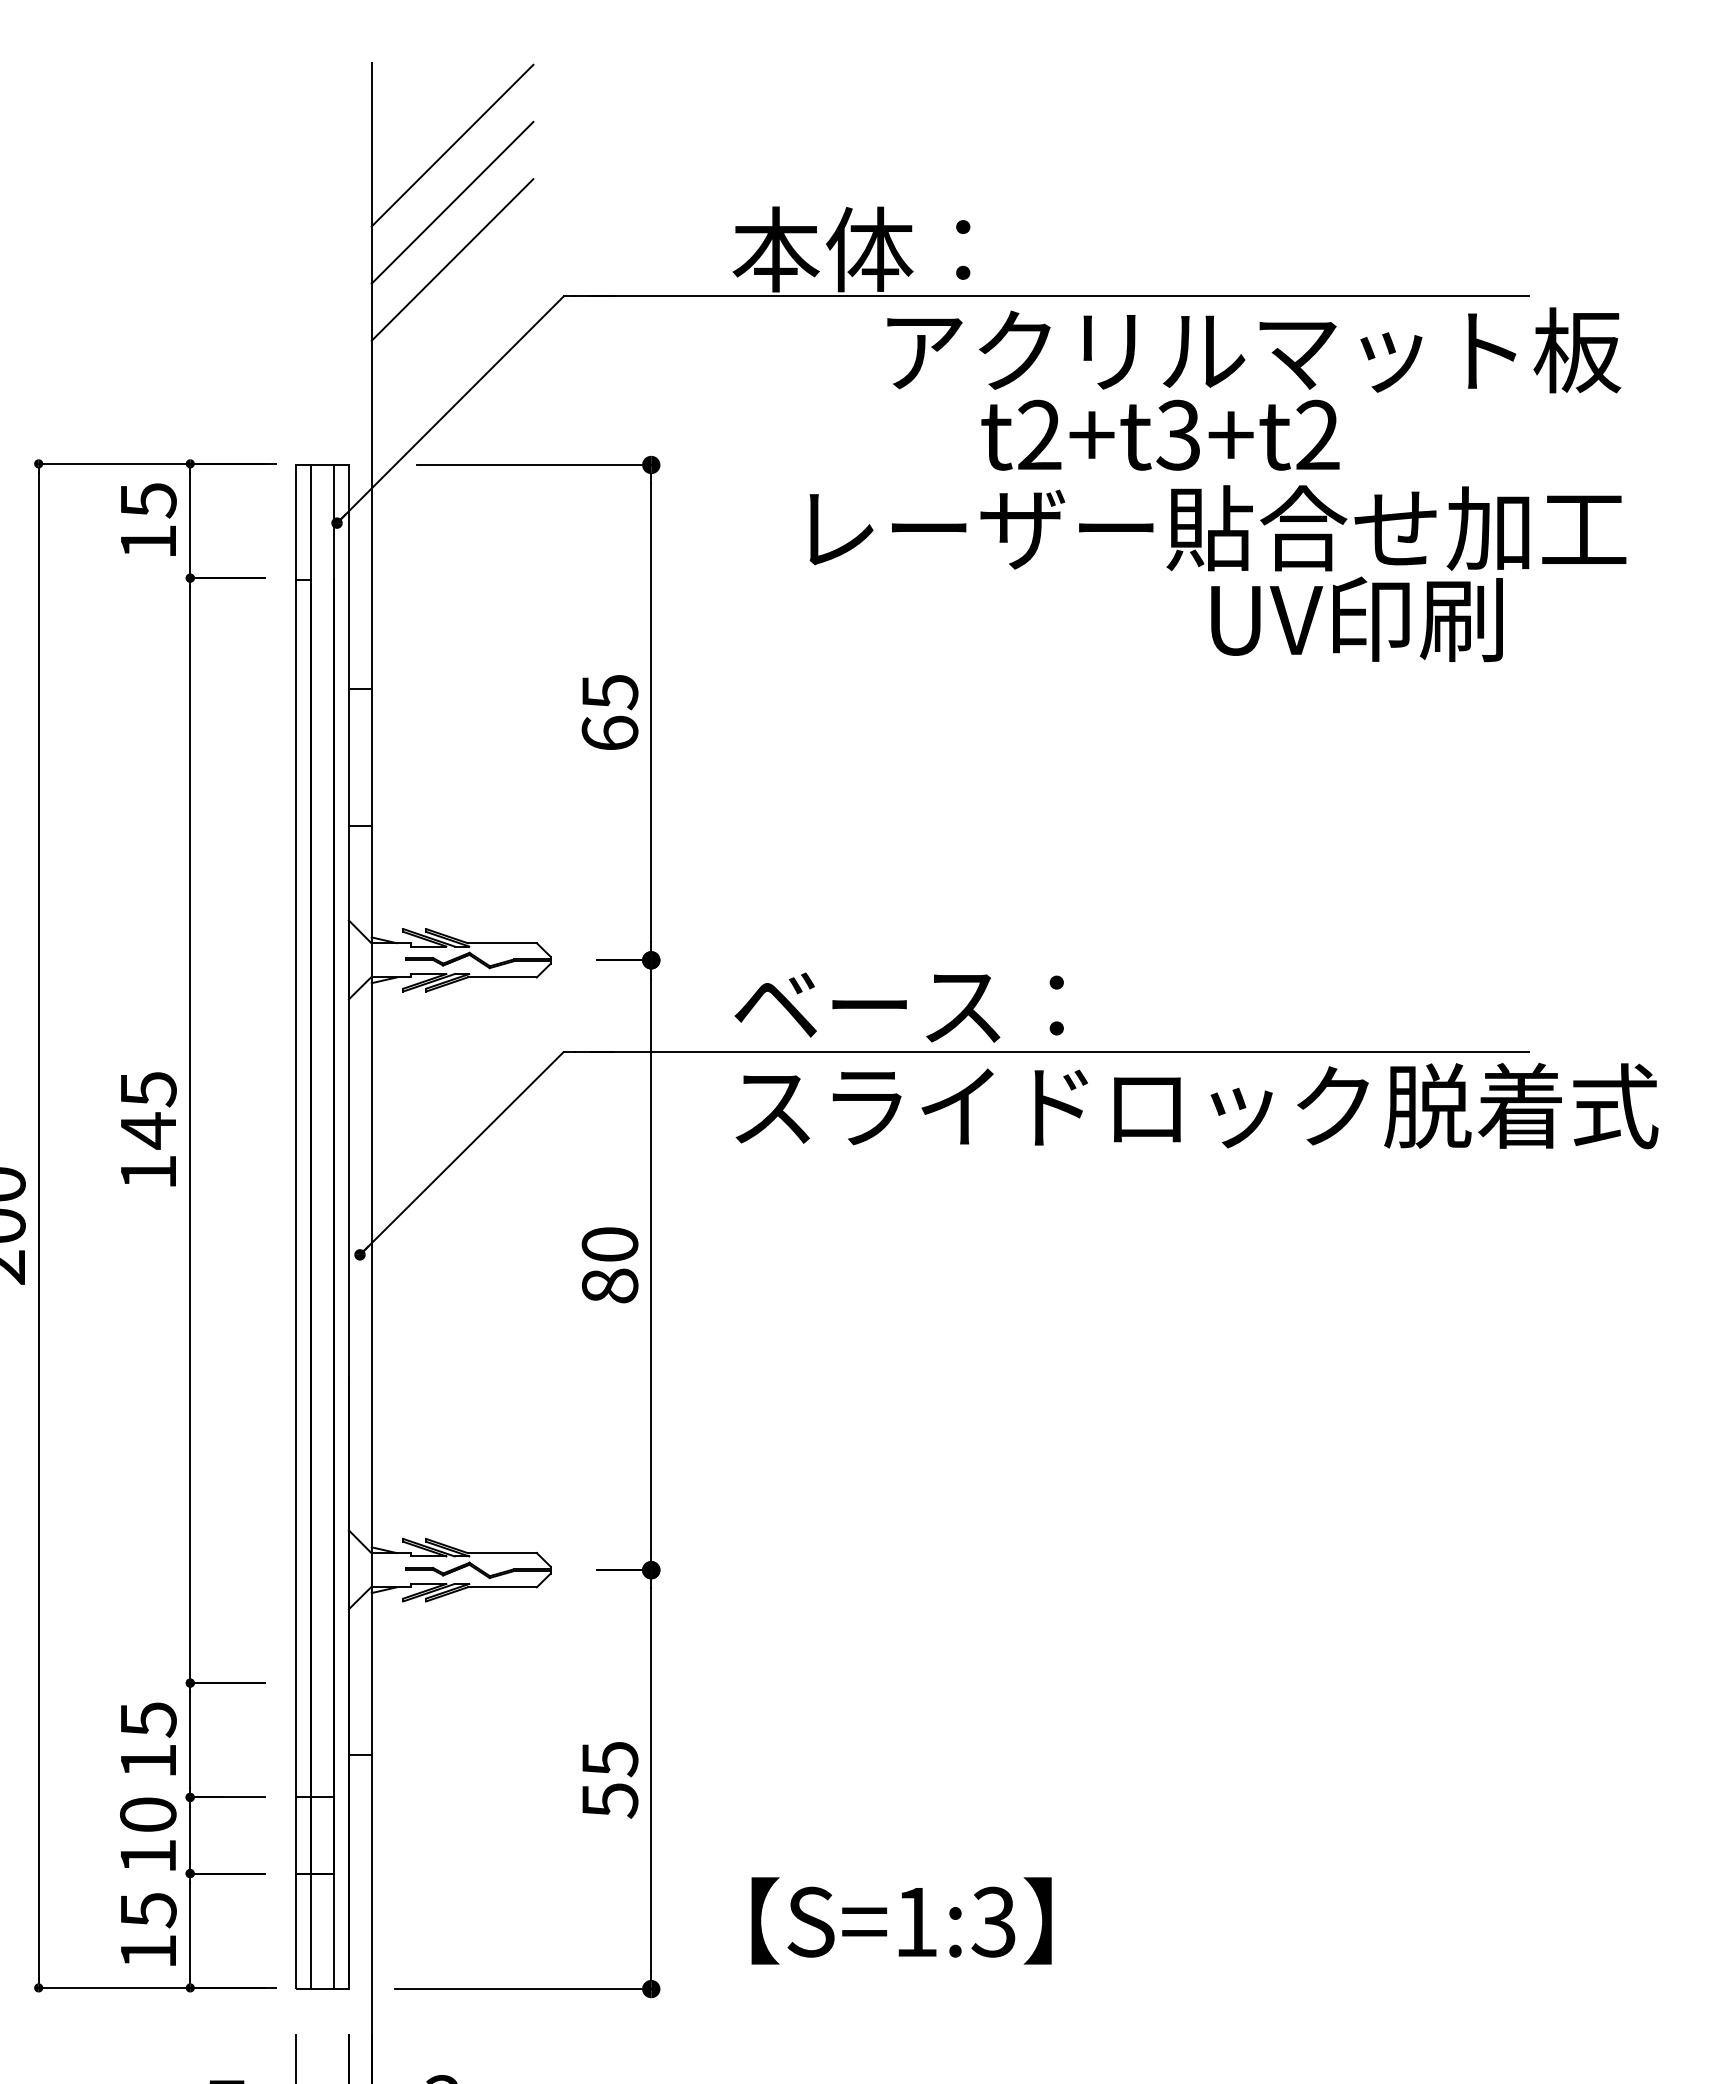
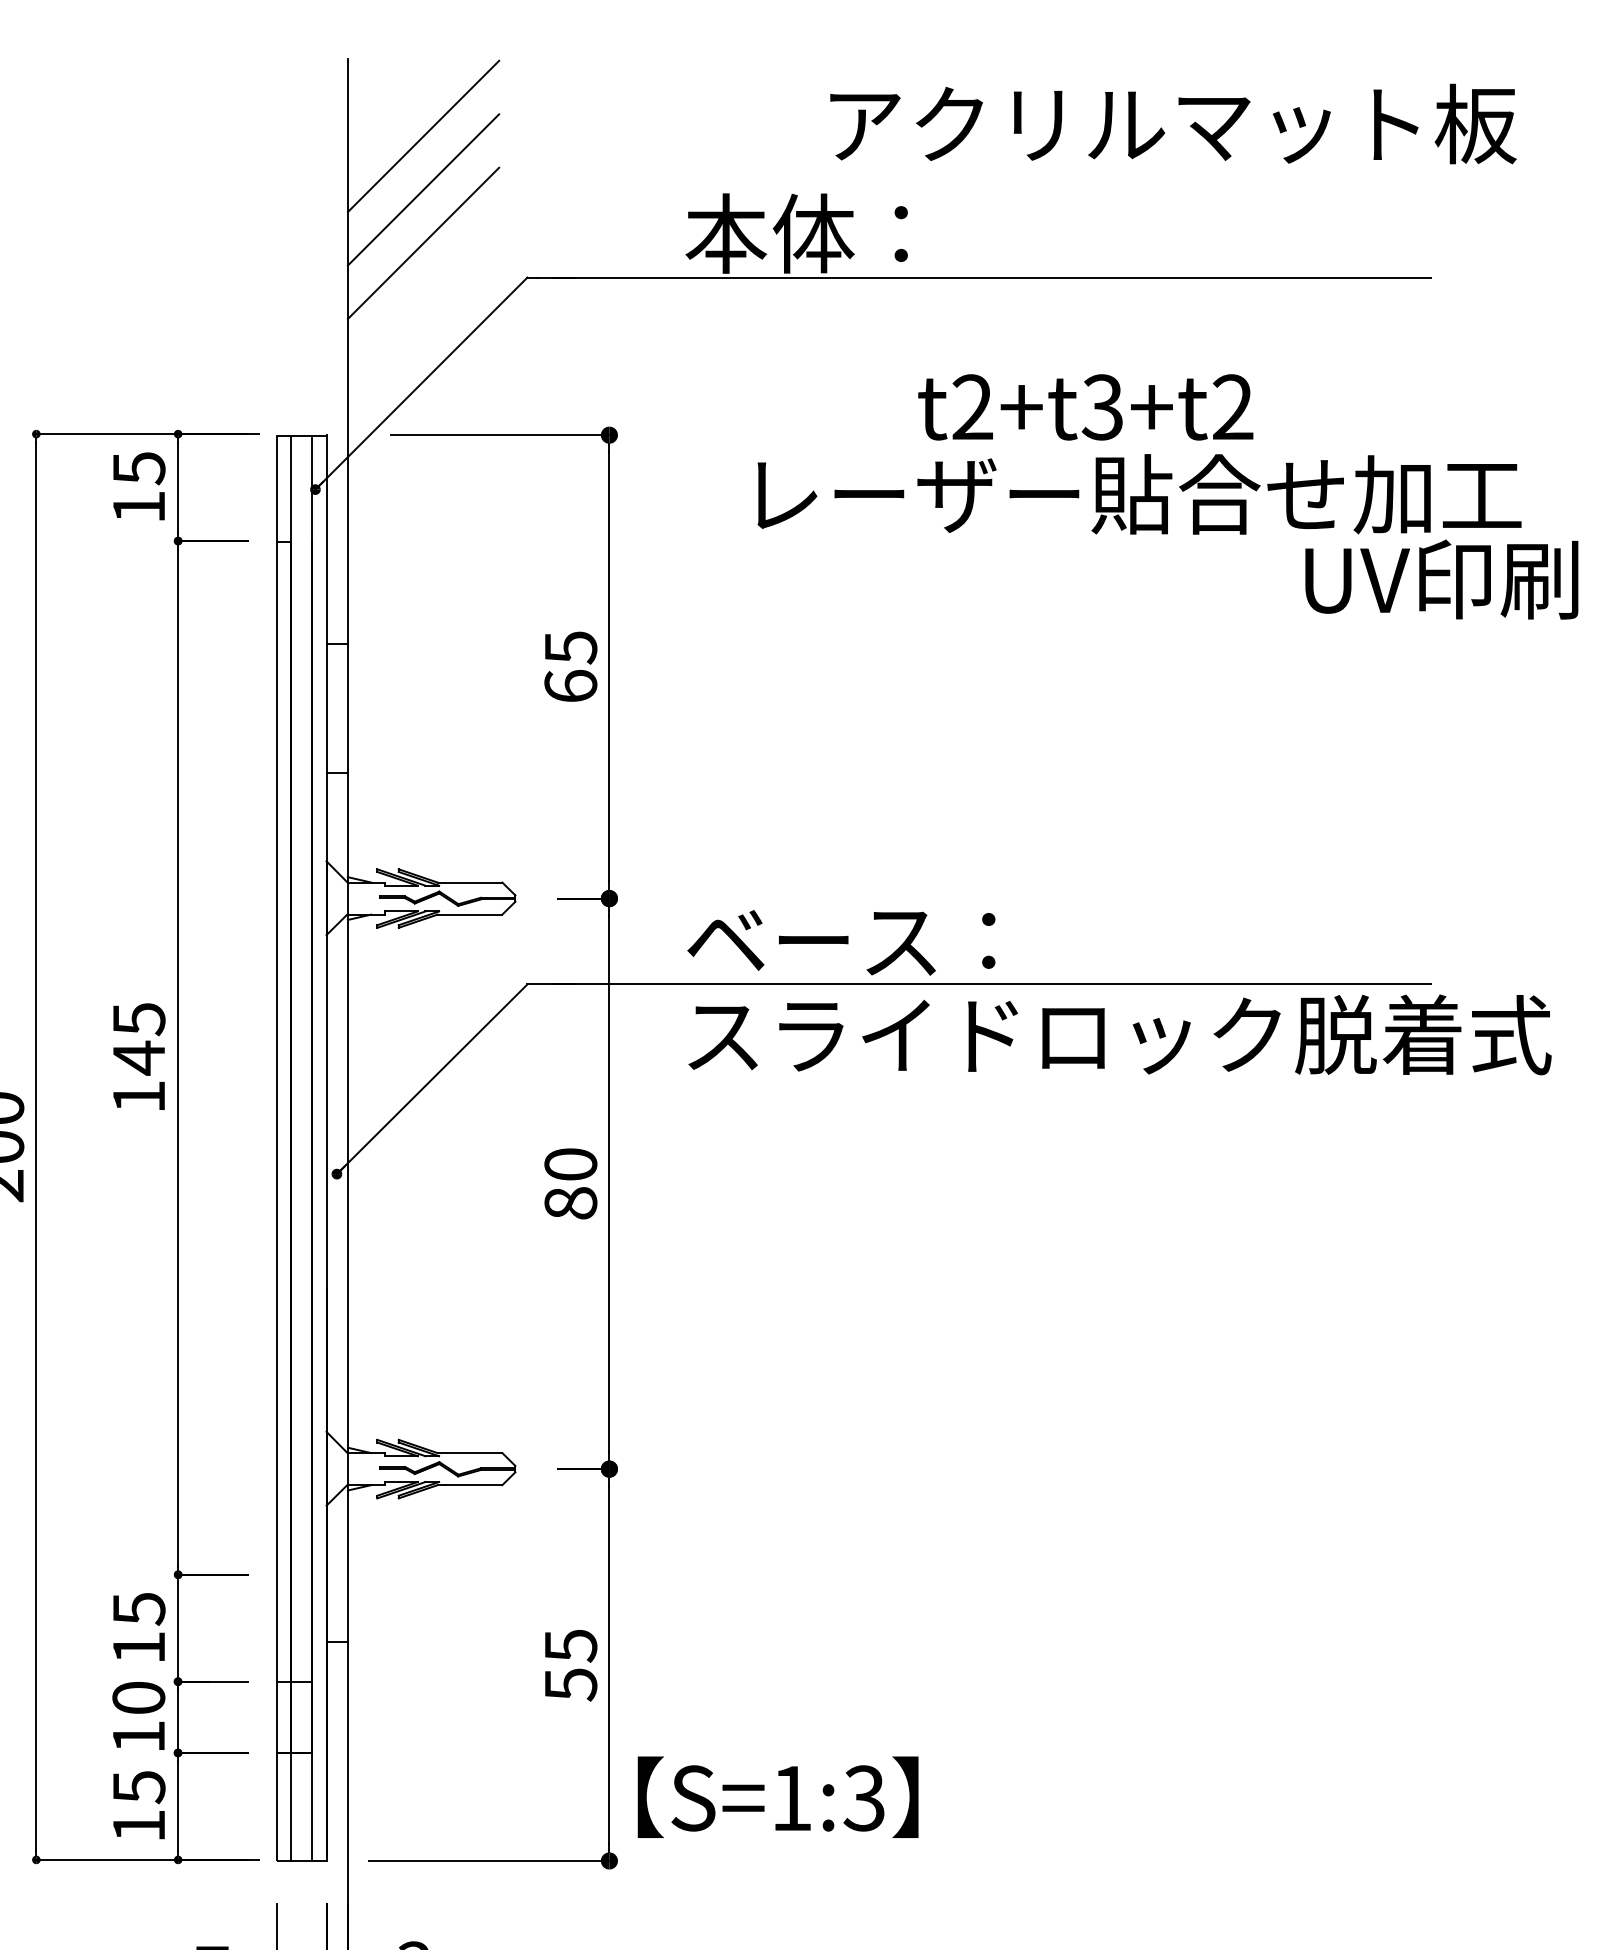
text: (1254, 350) -> (1173, 124), moved
text: (1356, 619) -> (1441, 579), moved
text: (901, 1920) -> (778, 1796), moved

